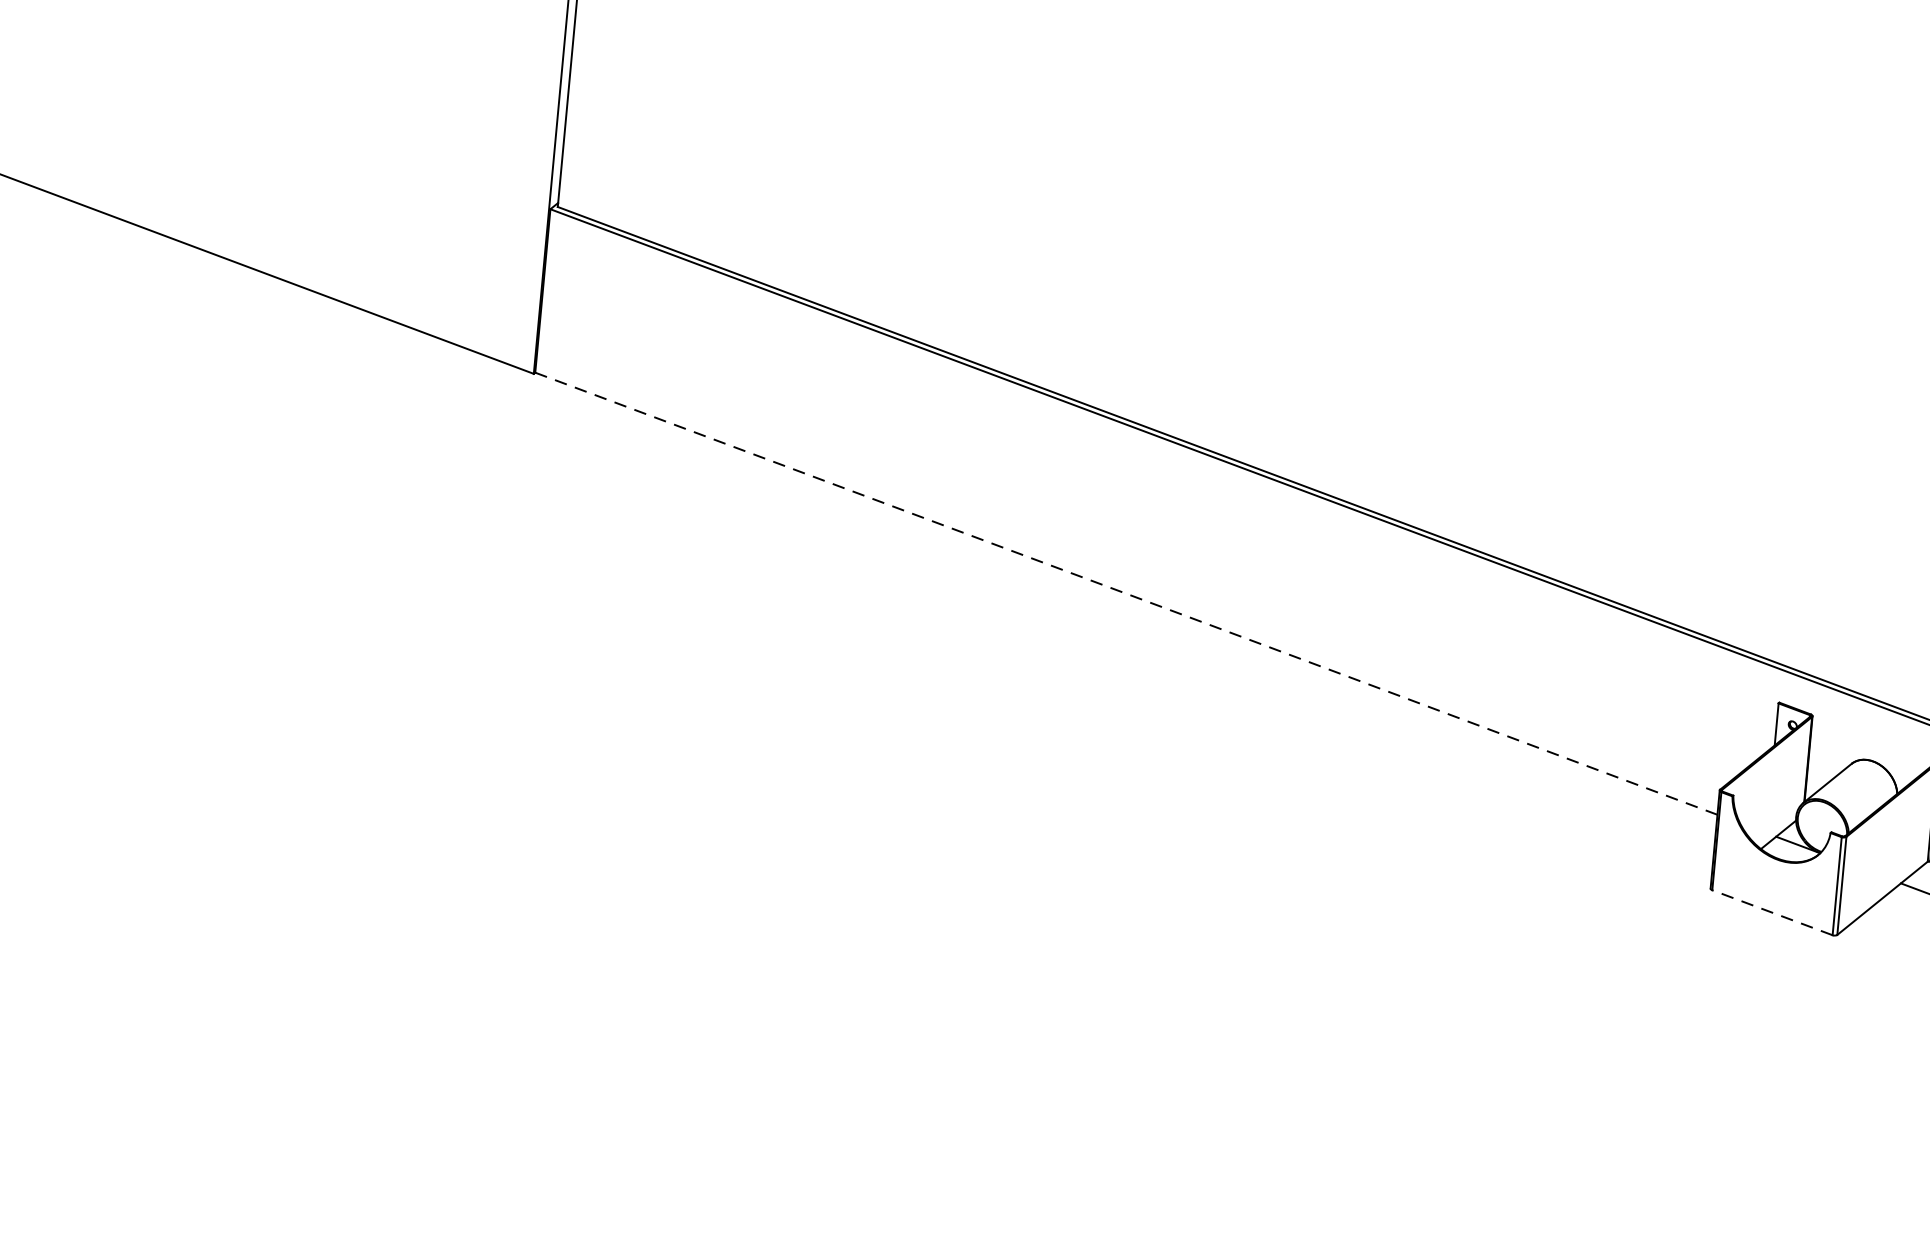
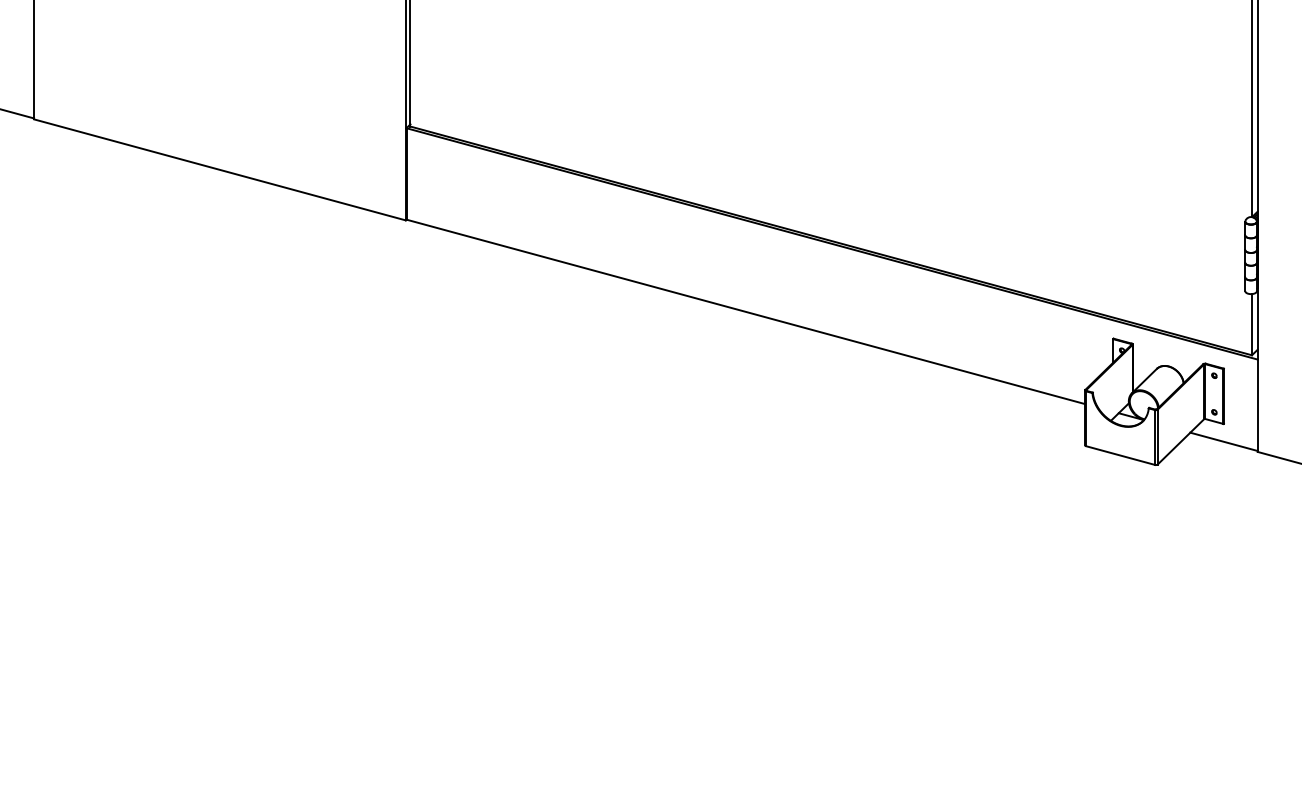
line: (1125, 593) -> (745, 311), dashed -> solid
line: (1772, 912) -> (1120, 455), dashed -> solid

